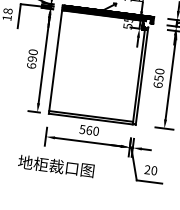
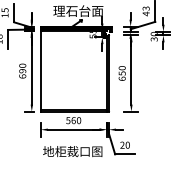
text: (56, 166) -> (72, 151), moved

